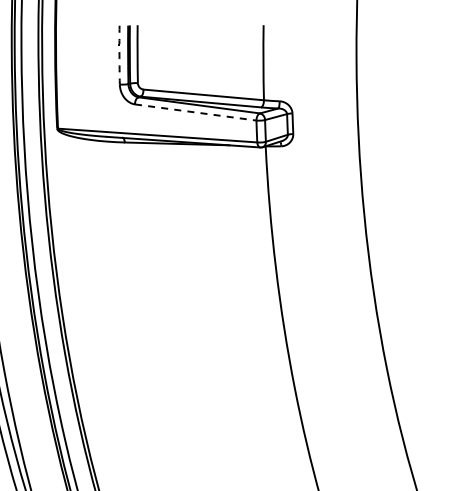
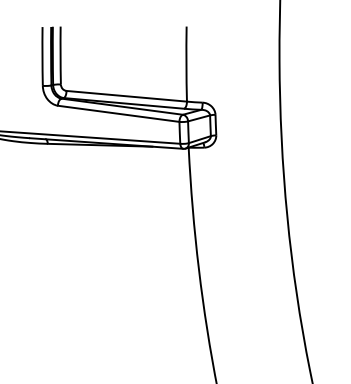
arc: (119, 55) -> (42, 56), dashed -> solid
line: (196, 112) -> (119, 113), dashed -> solid

